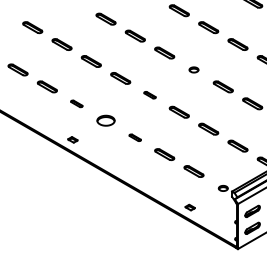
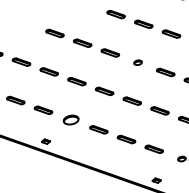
part: (149, 94) -> (104, 90), size x1.67
part: (76, 103) -> (43, 110), size x1.67
part: (134, 137) -> (98, 129), size x1.67

